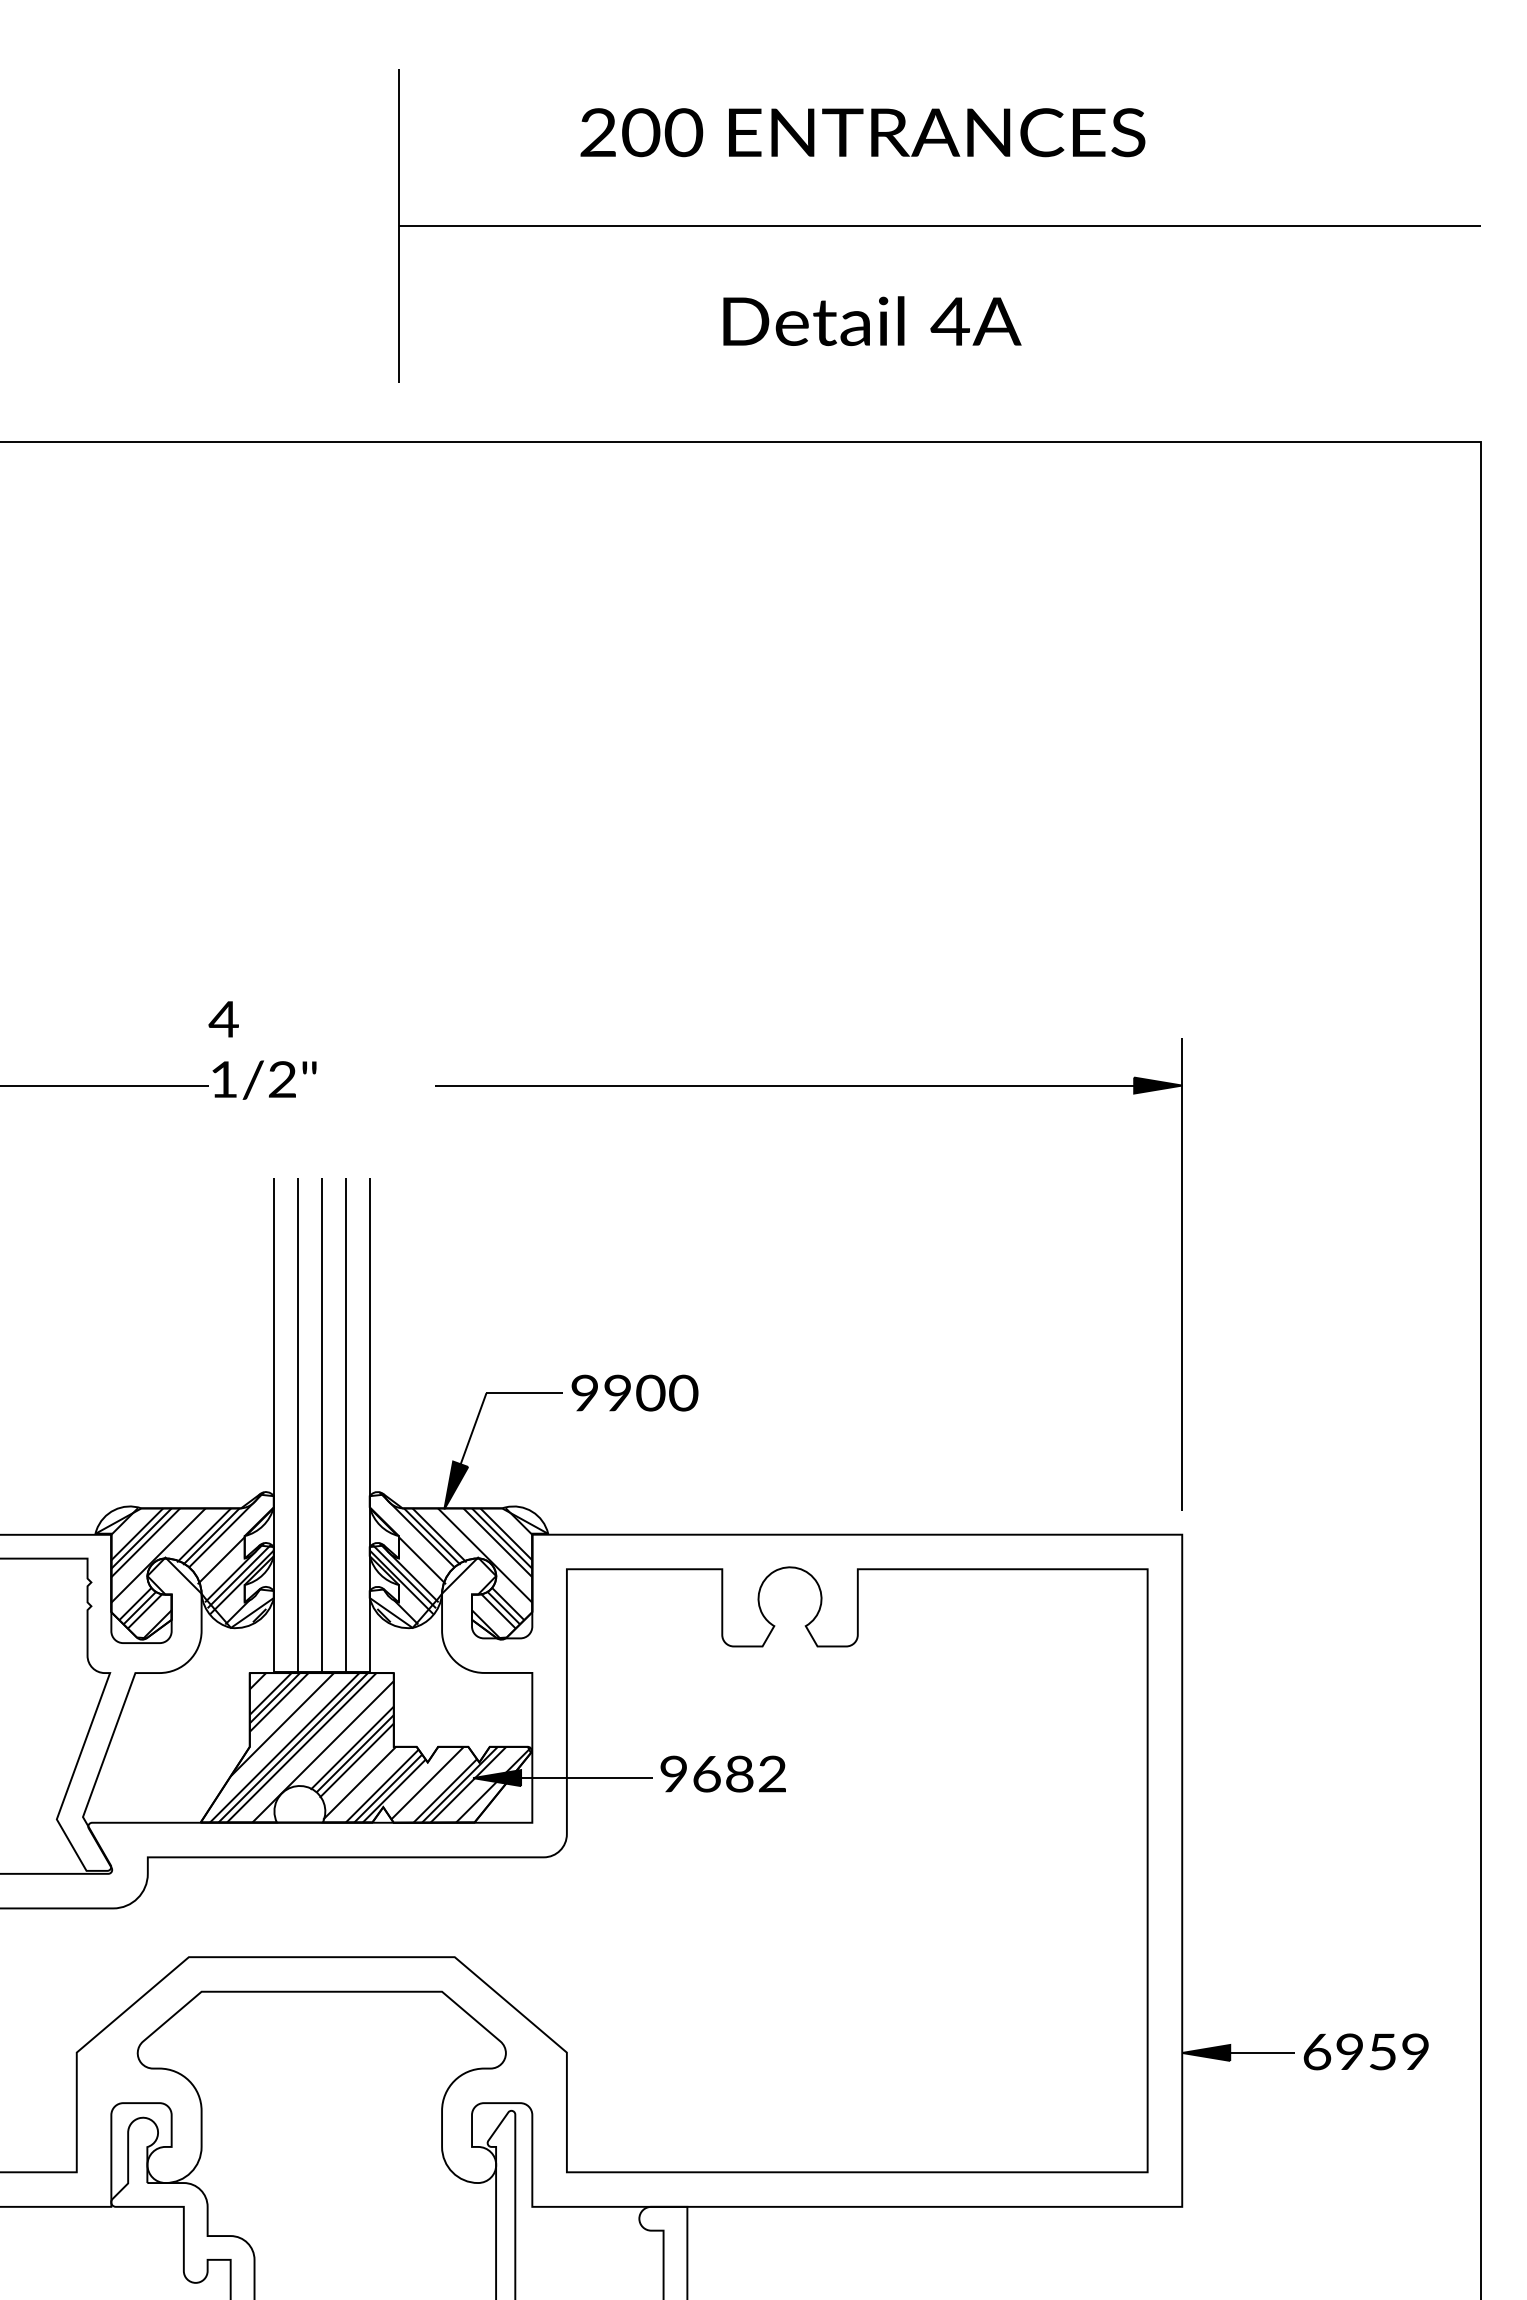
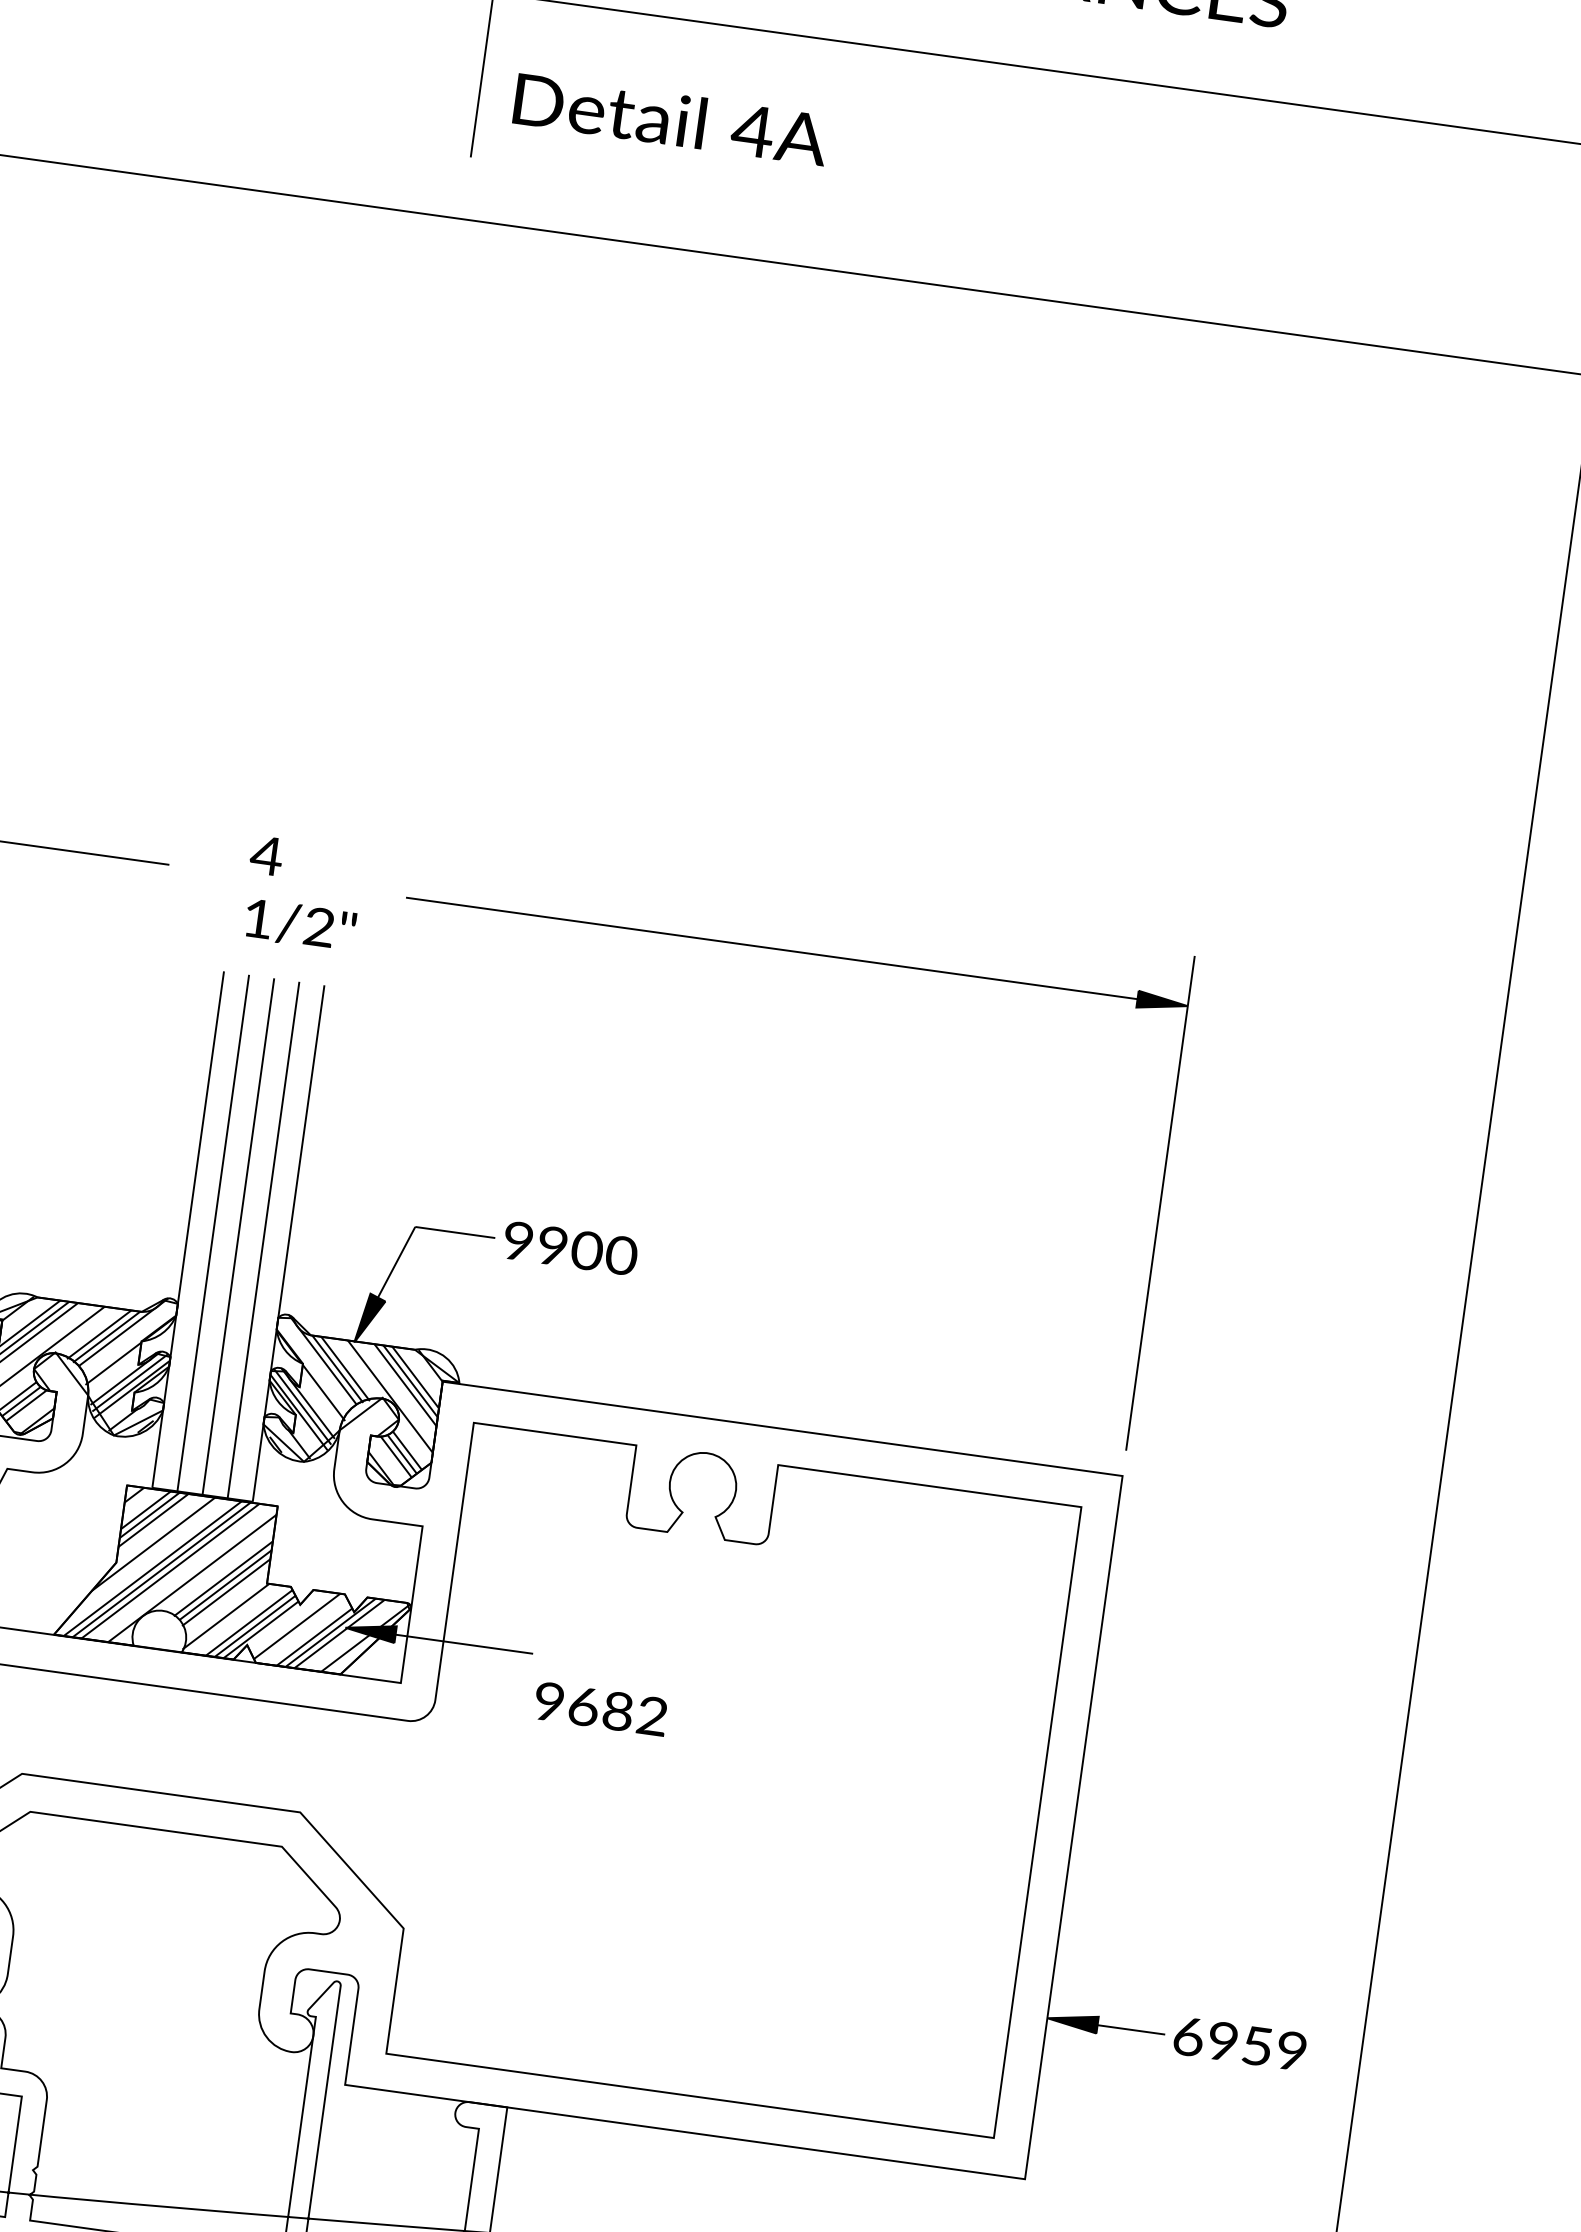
text: (872, 320) -> (671, 118), moved
text: (262, 1050) -> (302, 893), moved
text: (722, 1773) -> (600, 1708), moved

